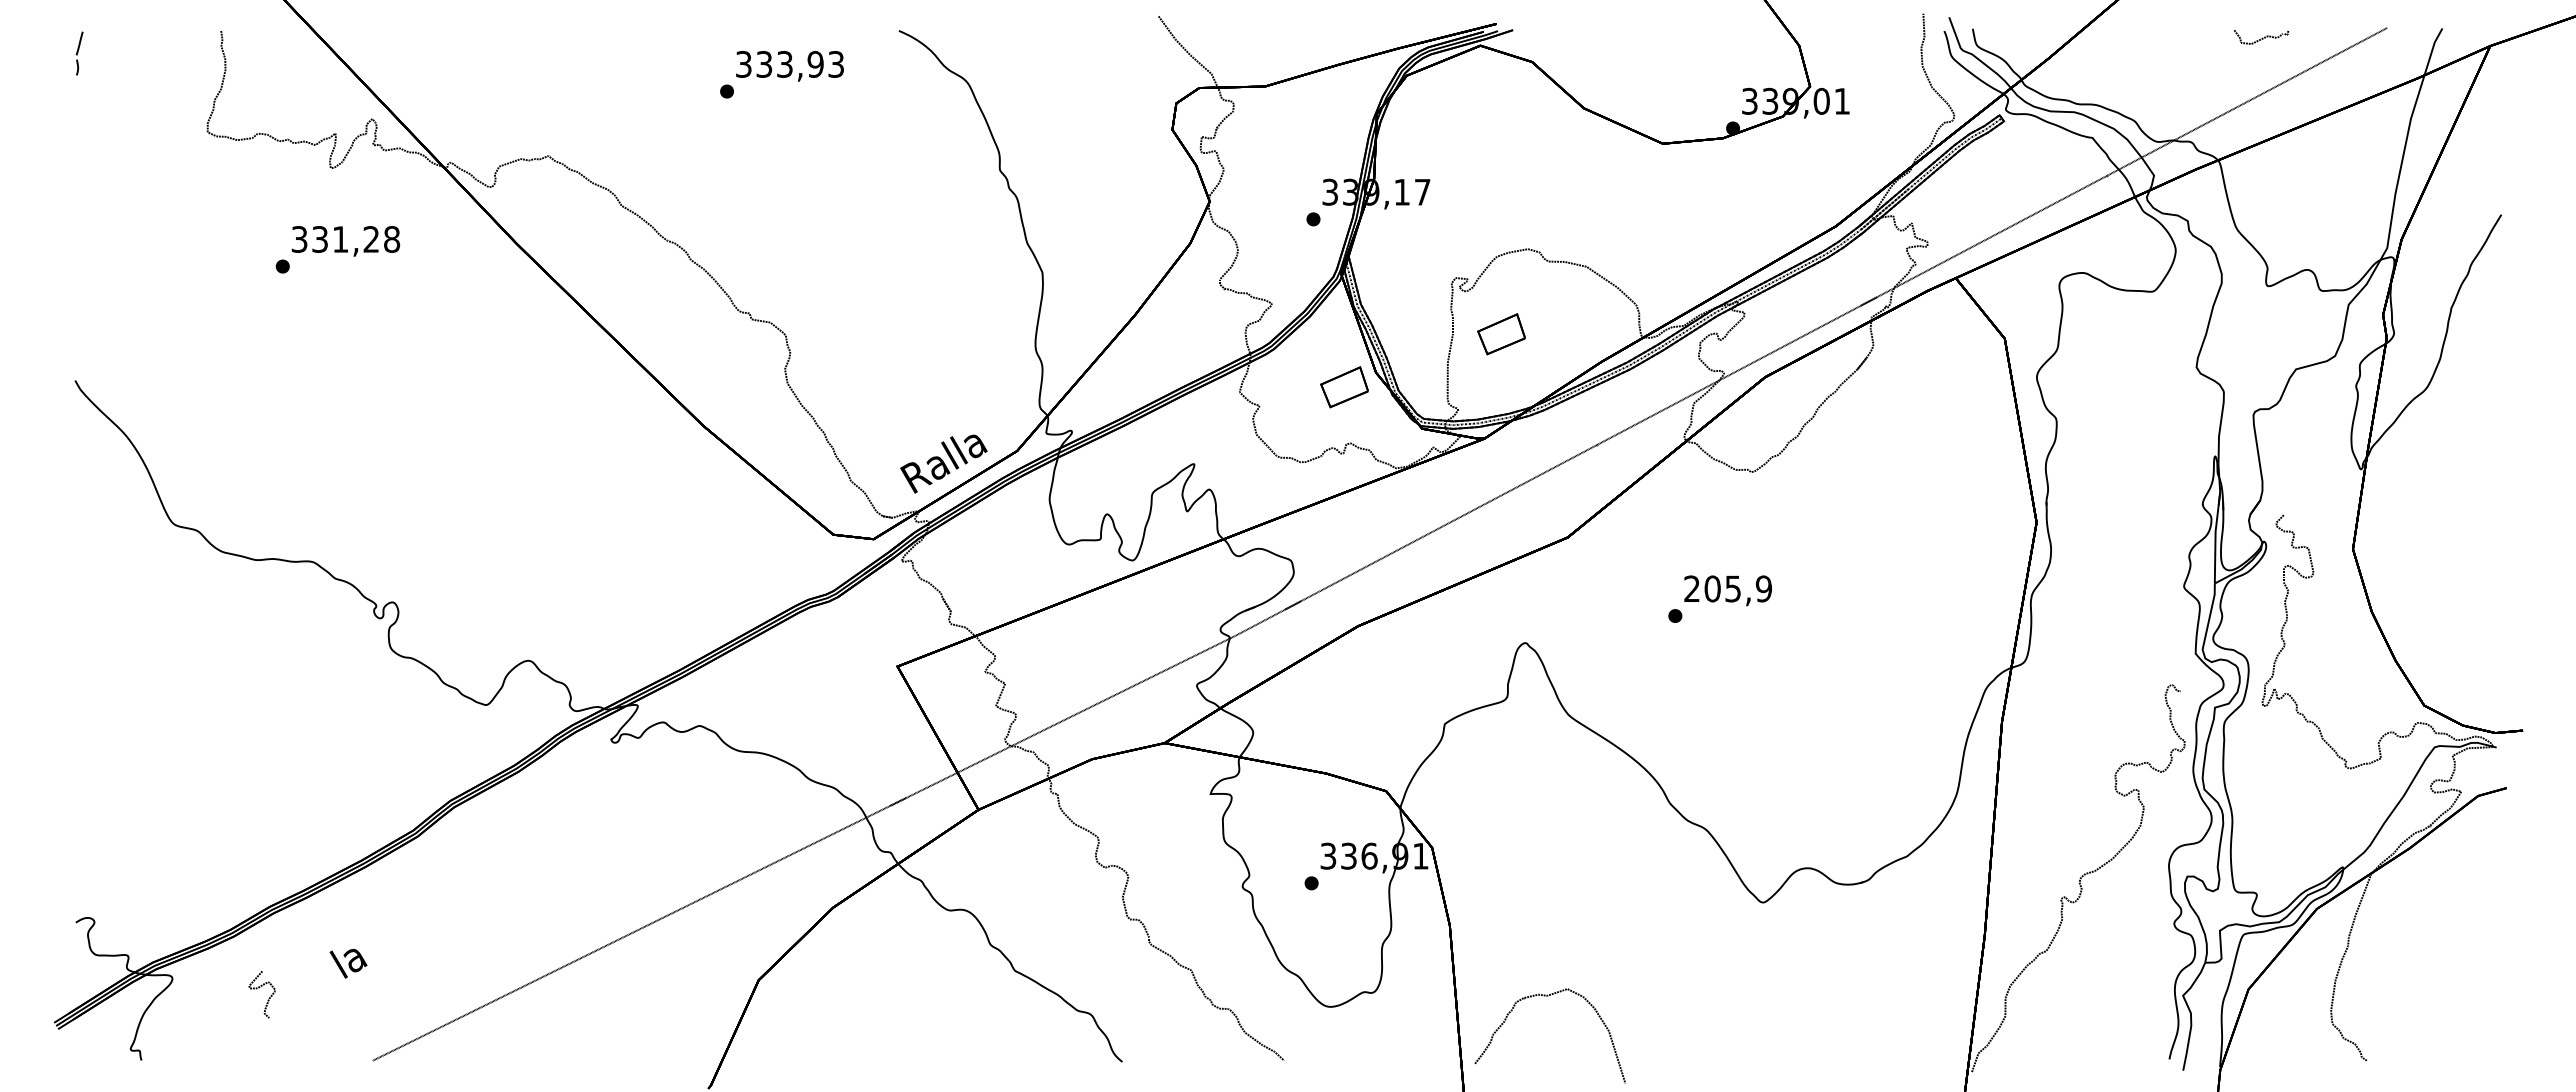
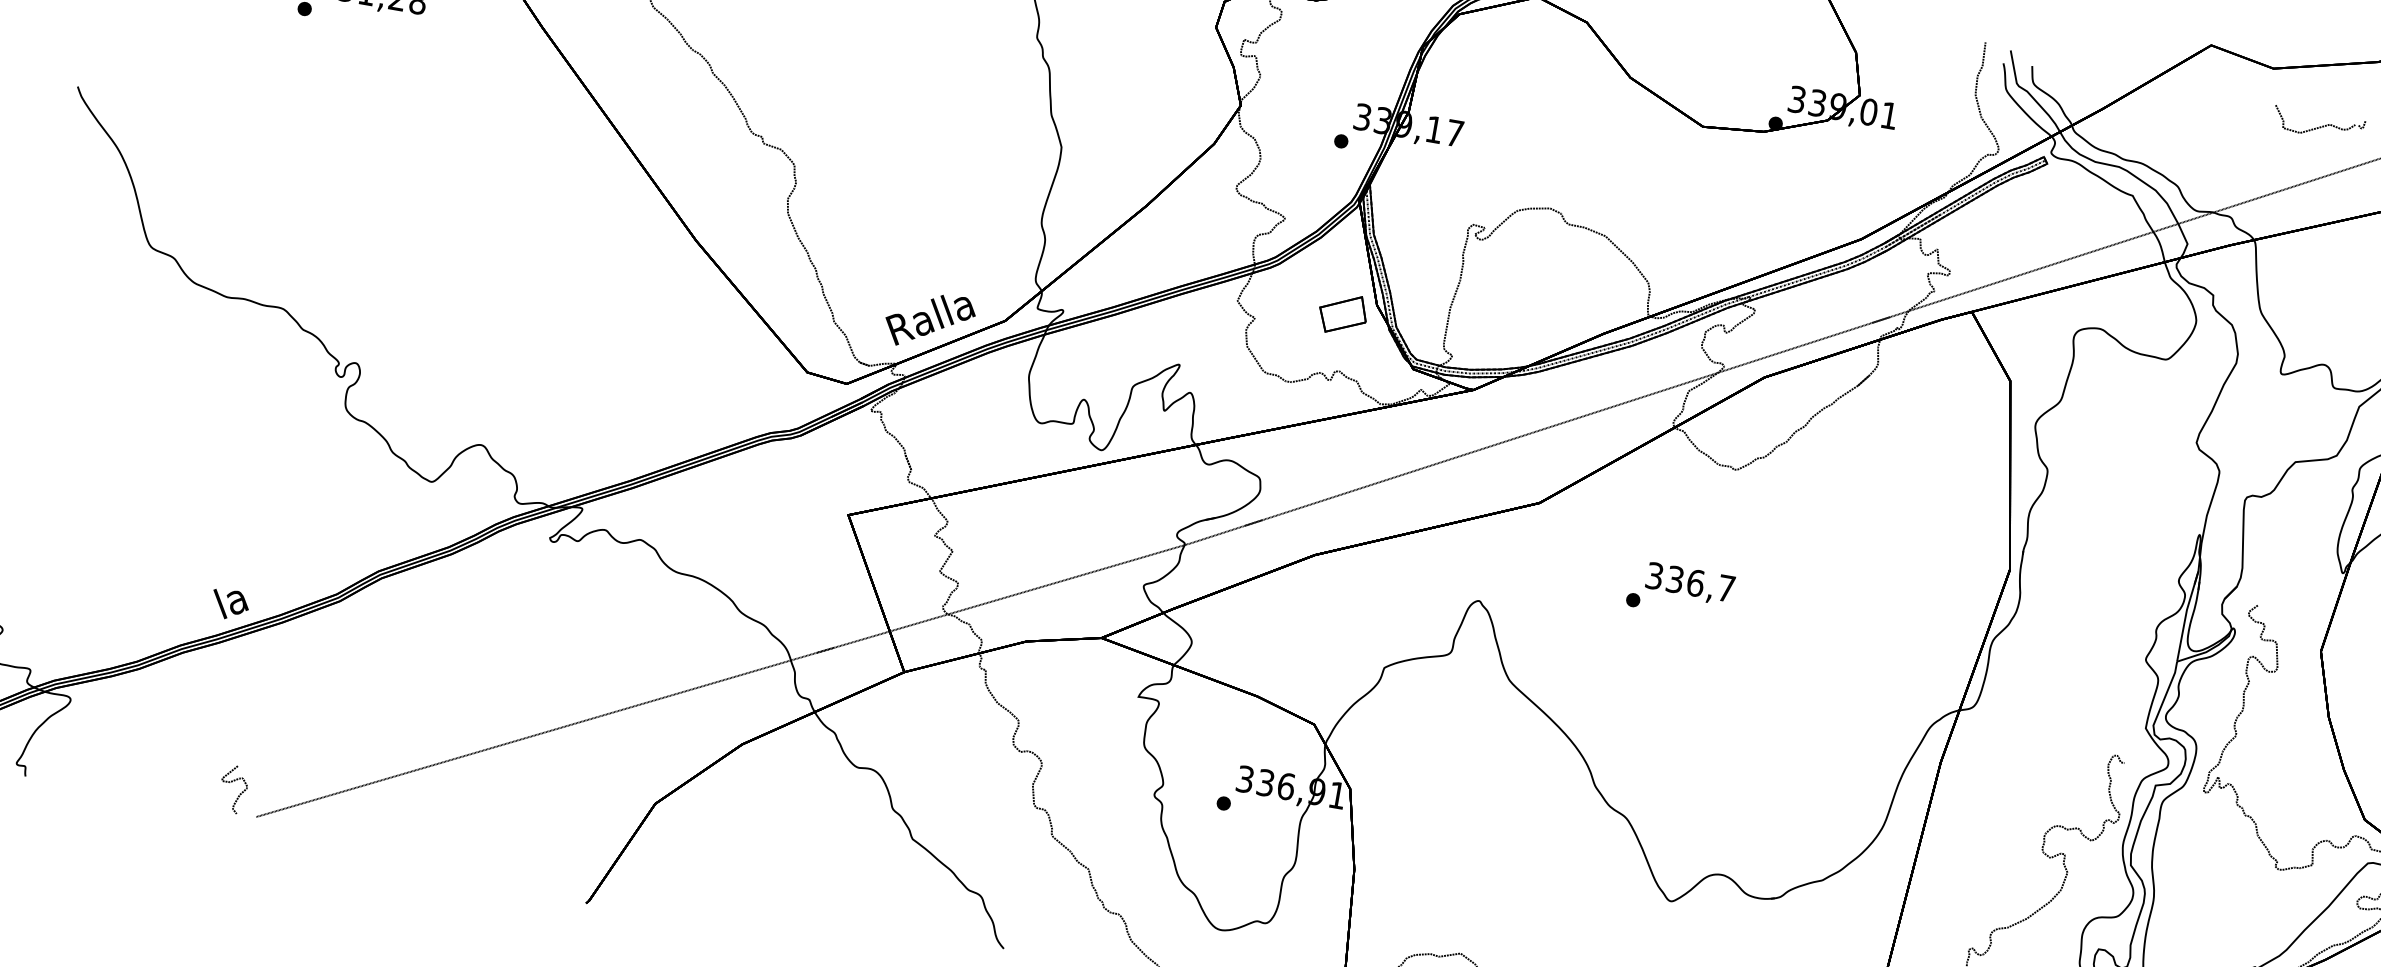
part: (2261, 37) -> (2318, 125), size x1.67
part: (1501, 334) -> (1508, 288), removed
text: (1727, 588) -> (1690, 581), 205,9 -> 336,7
text: (348, 963) -> (230, 604), moved
curve: (259, 988) -> (232, 782), moved

